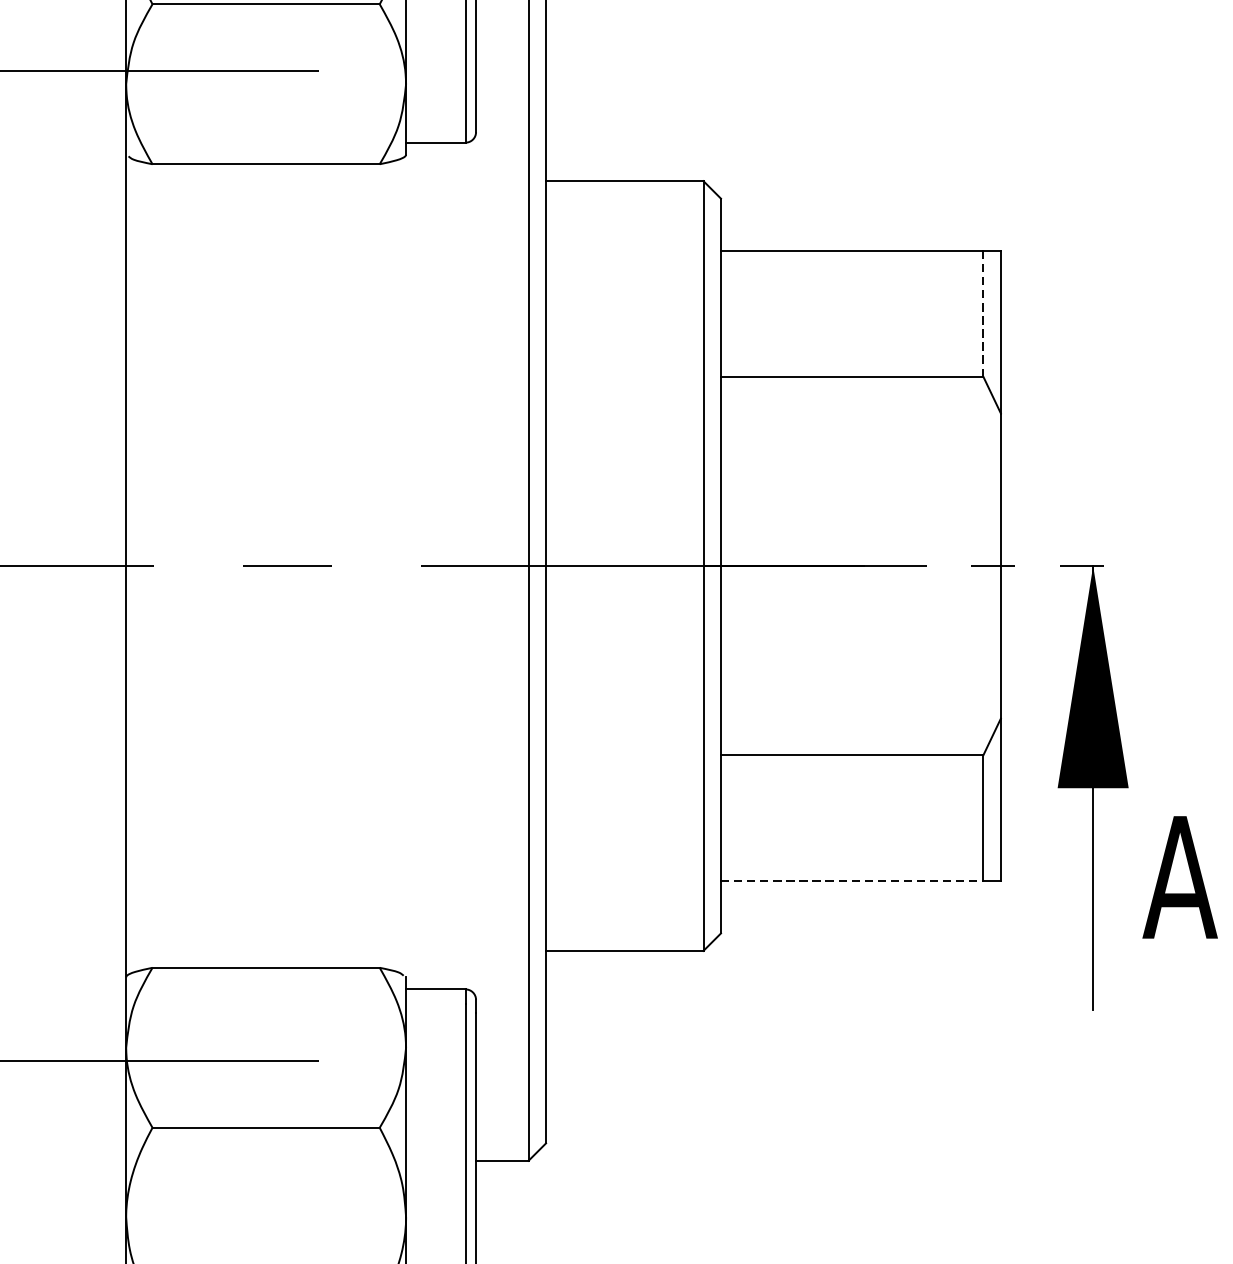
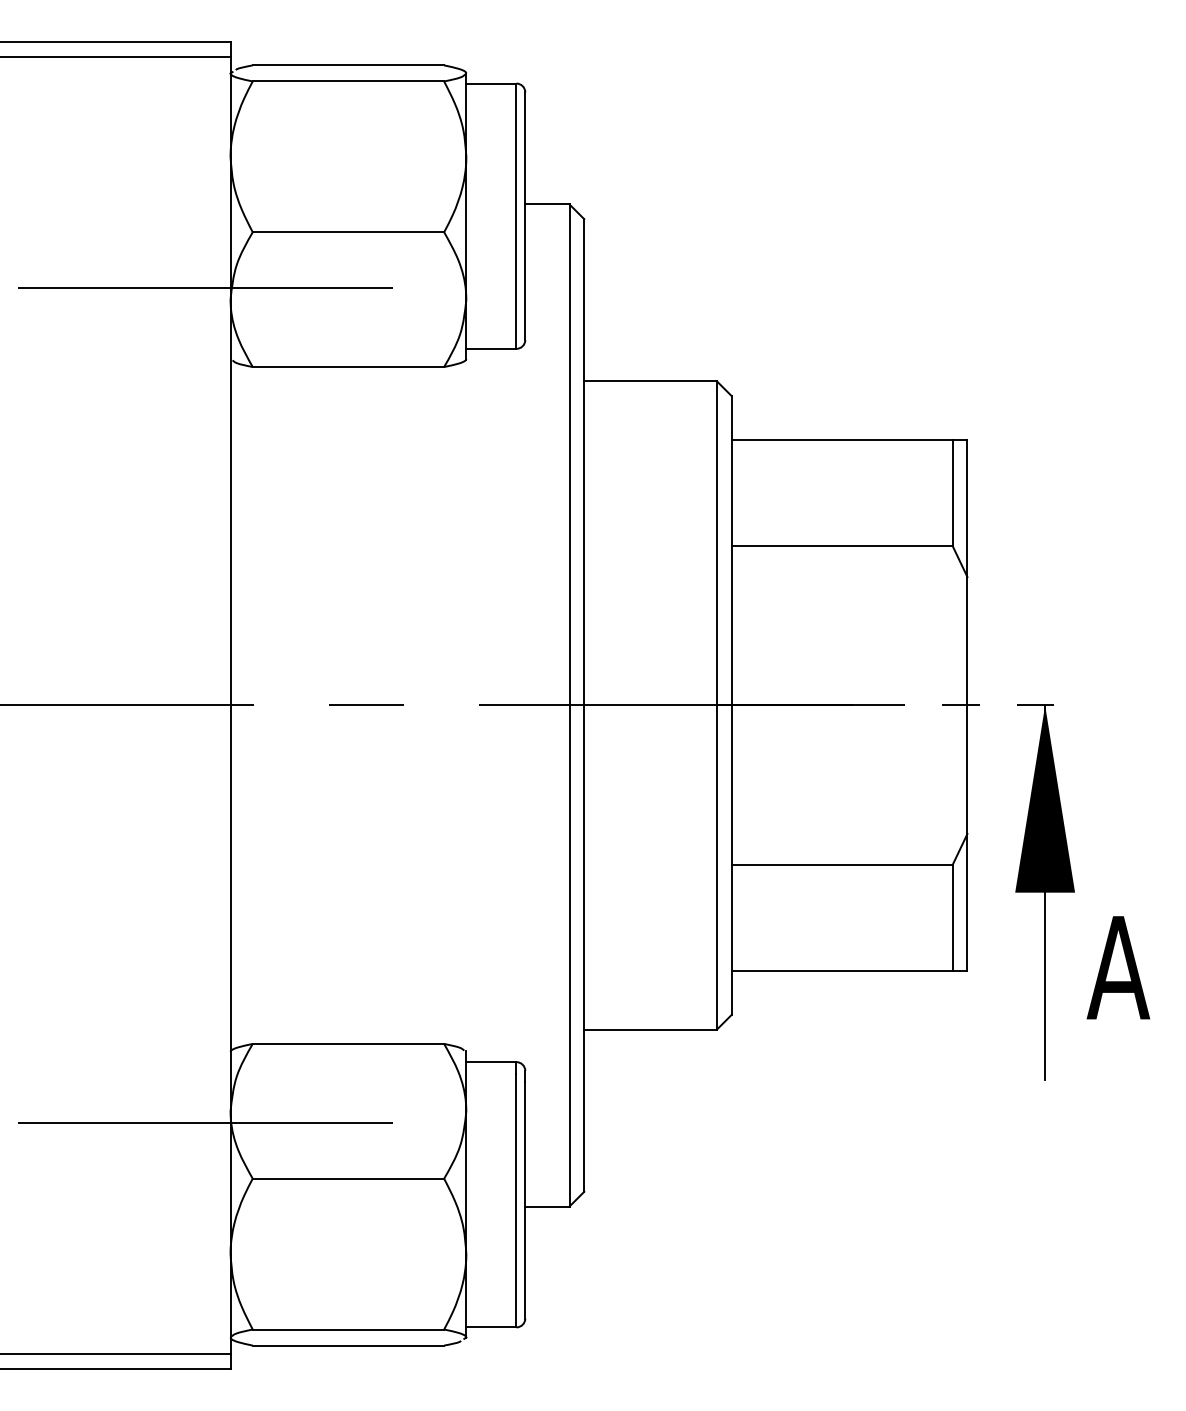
line: (983, 314) -> (952, 493), dashed -> solid
line: (852, 880) -> (842, 970), dashed -> solid

